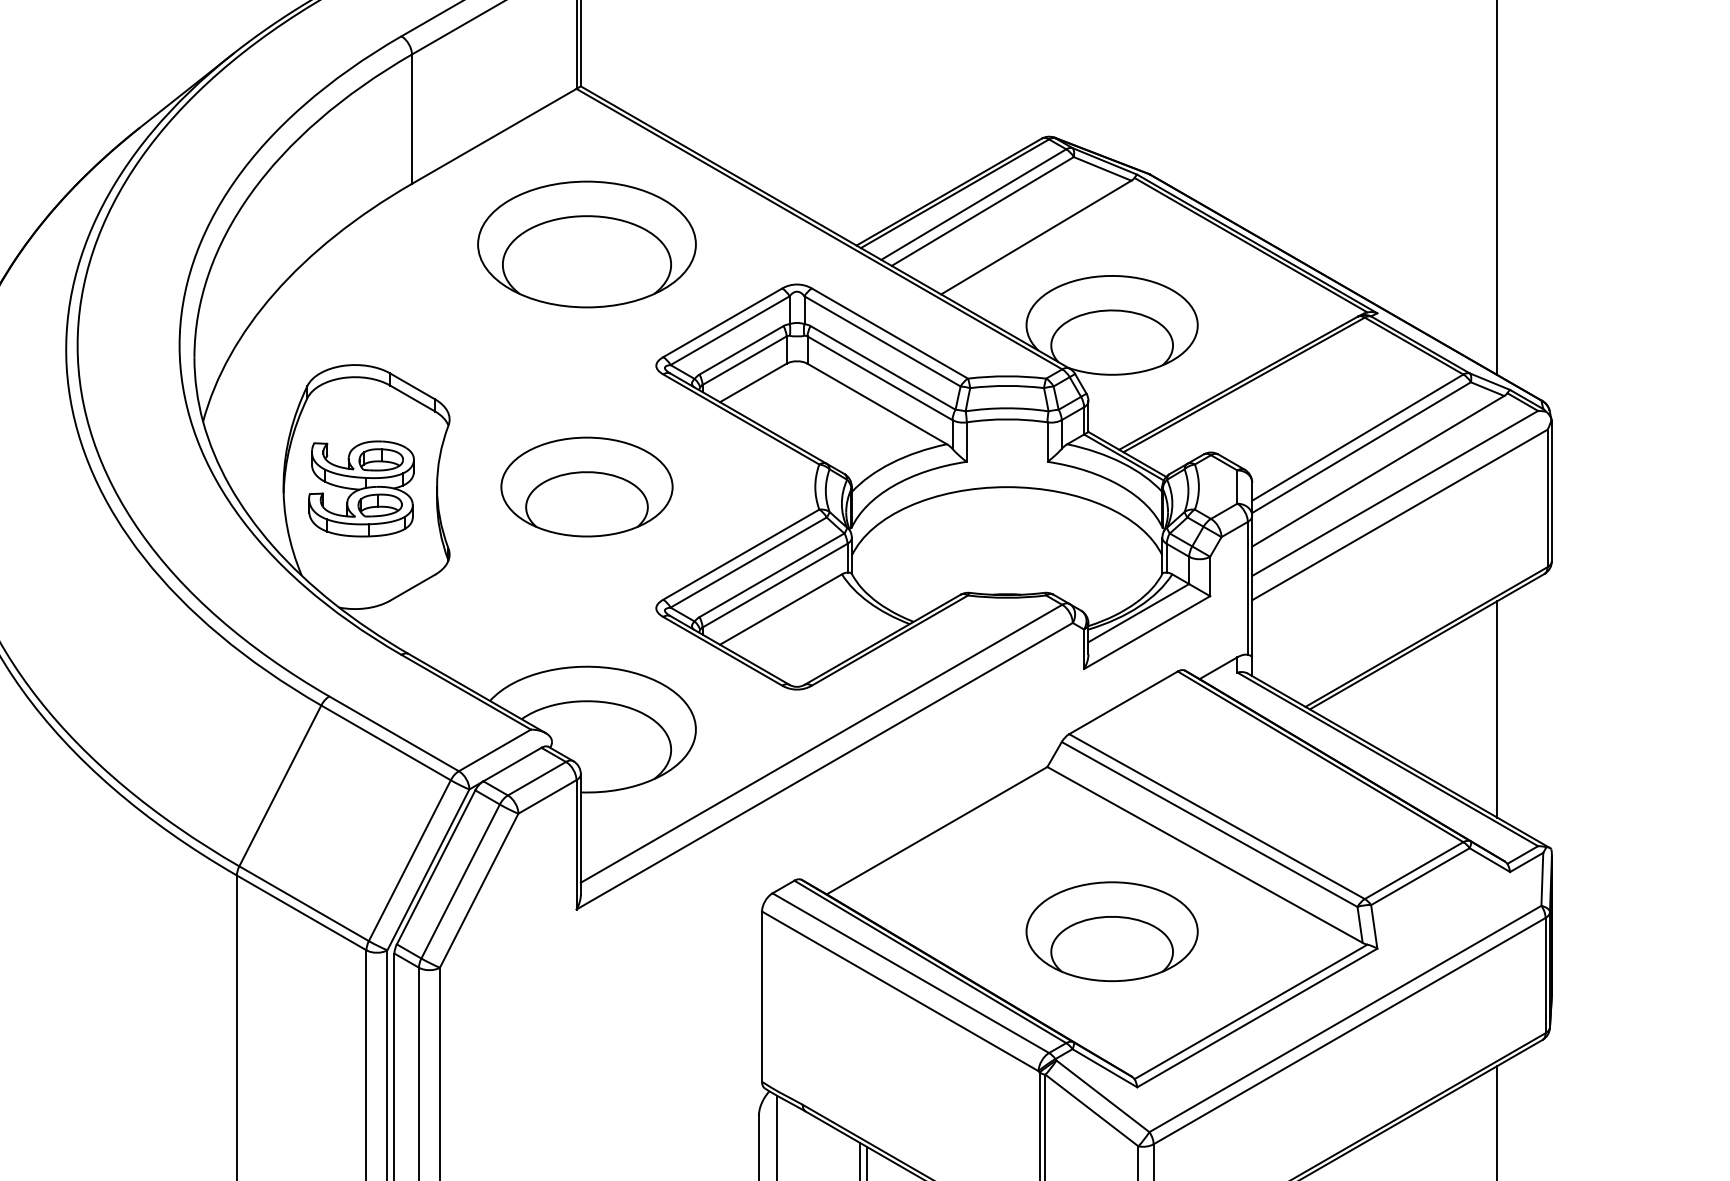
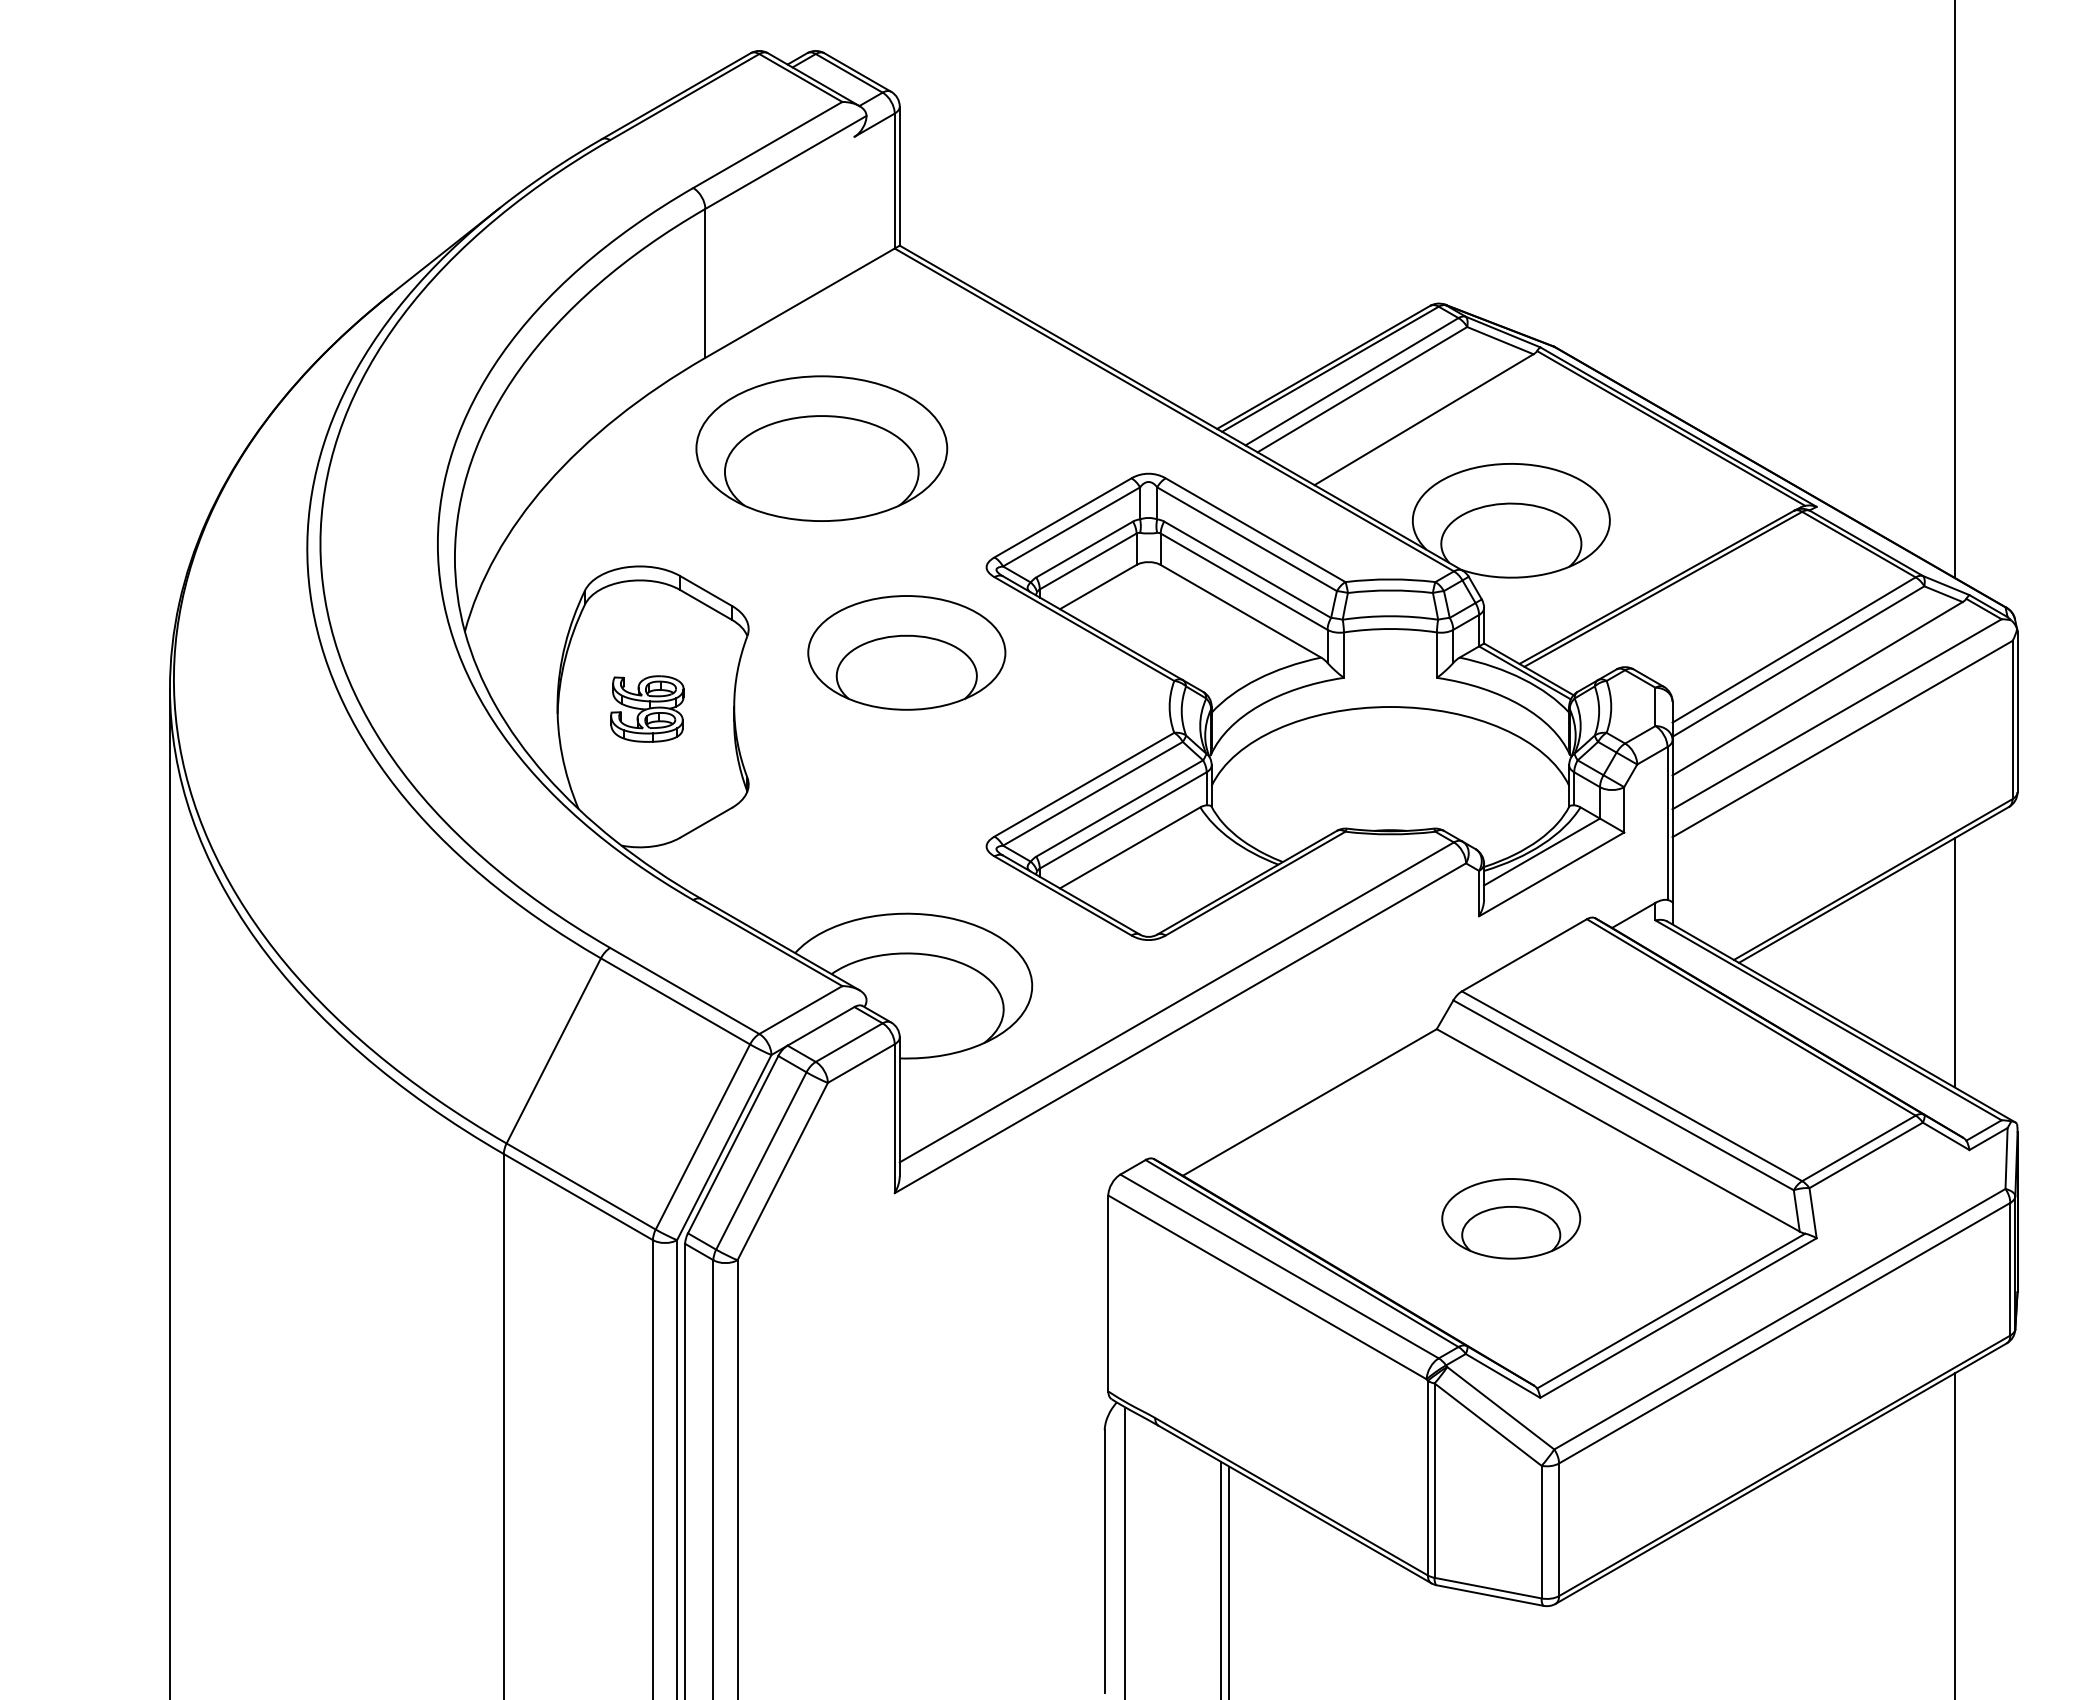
part: (586, 244) -> (821, 448), moved
part: (586, 486) -> (906, 652), moved
part: (361, 488) -> (647, 708), size x0.6
part: (1111, 931) -> (1510, 1218), size x0.7

